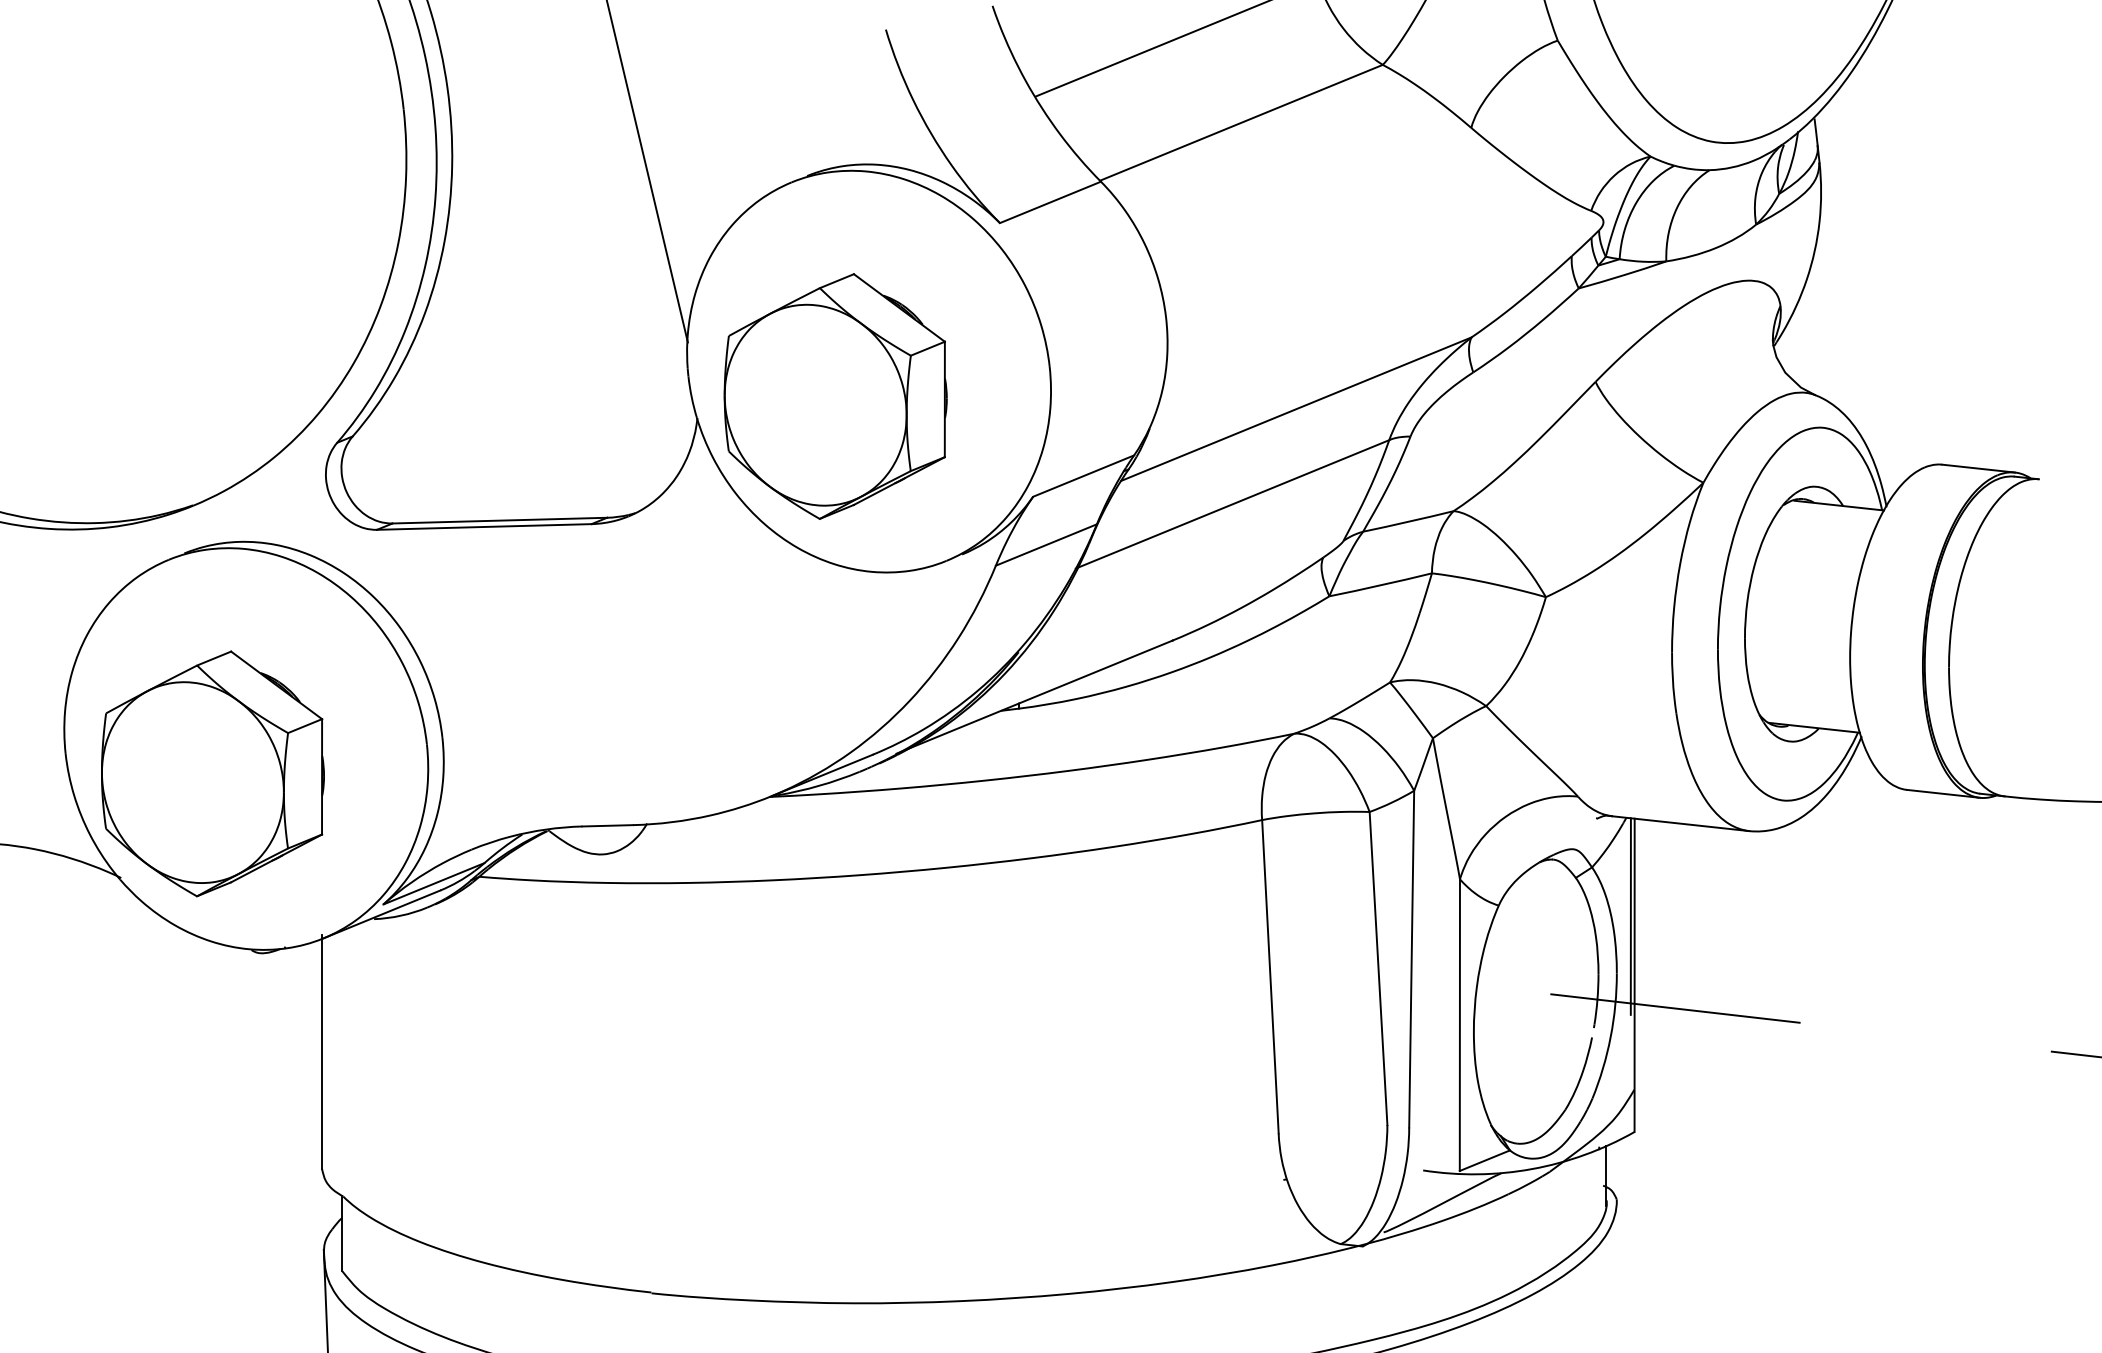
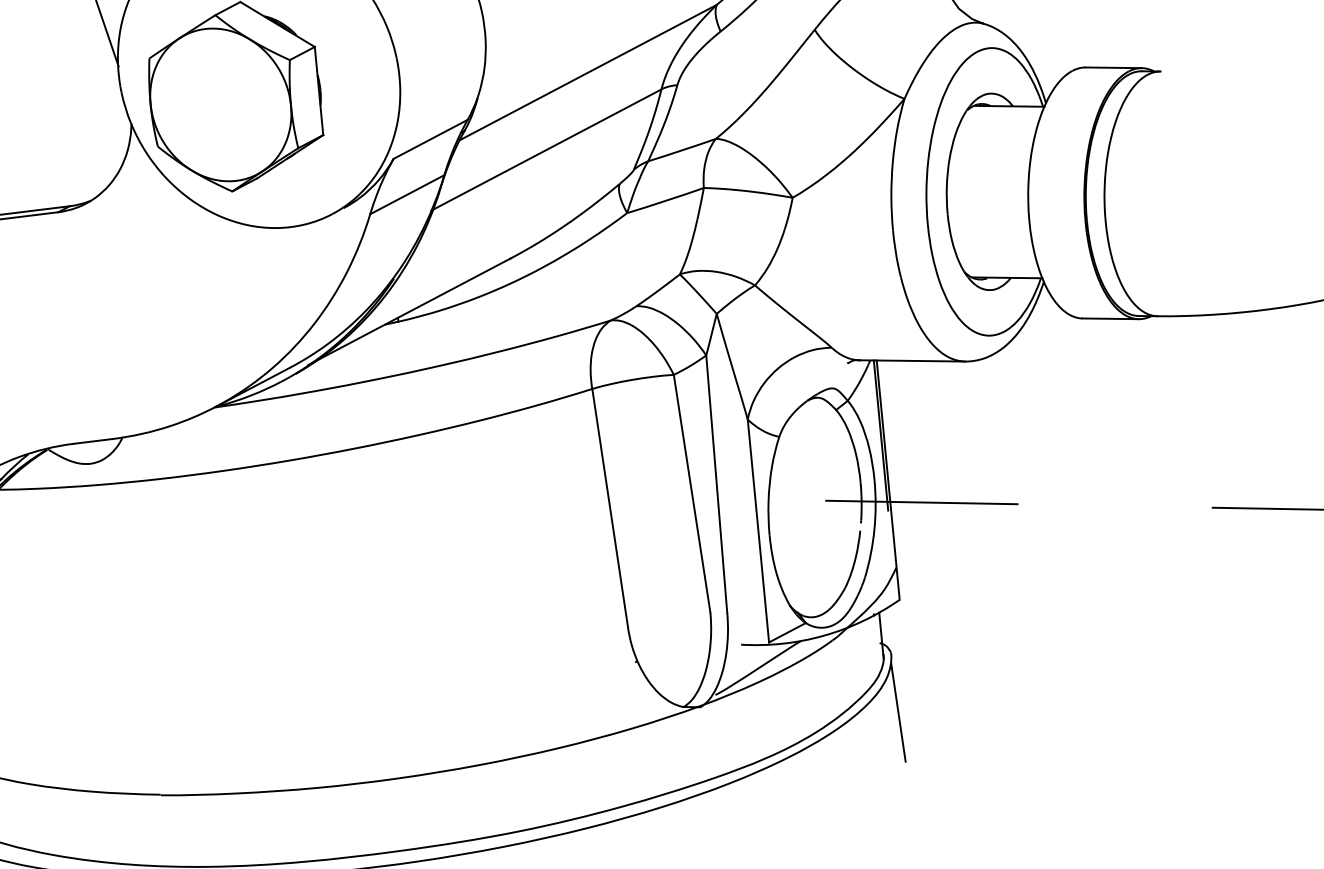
line: (1618, 1277) -> (898, 712), added

